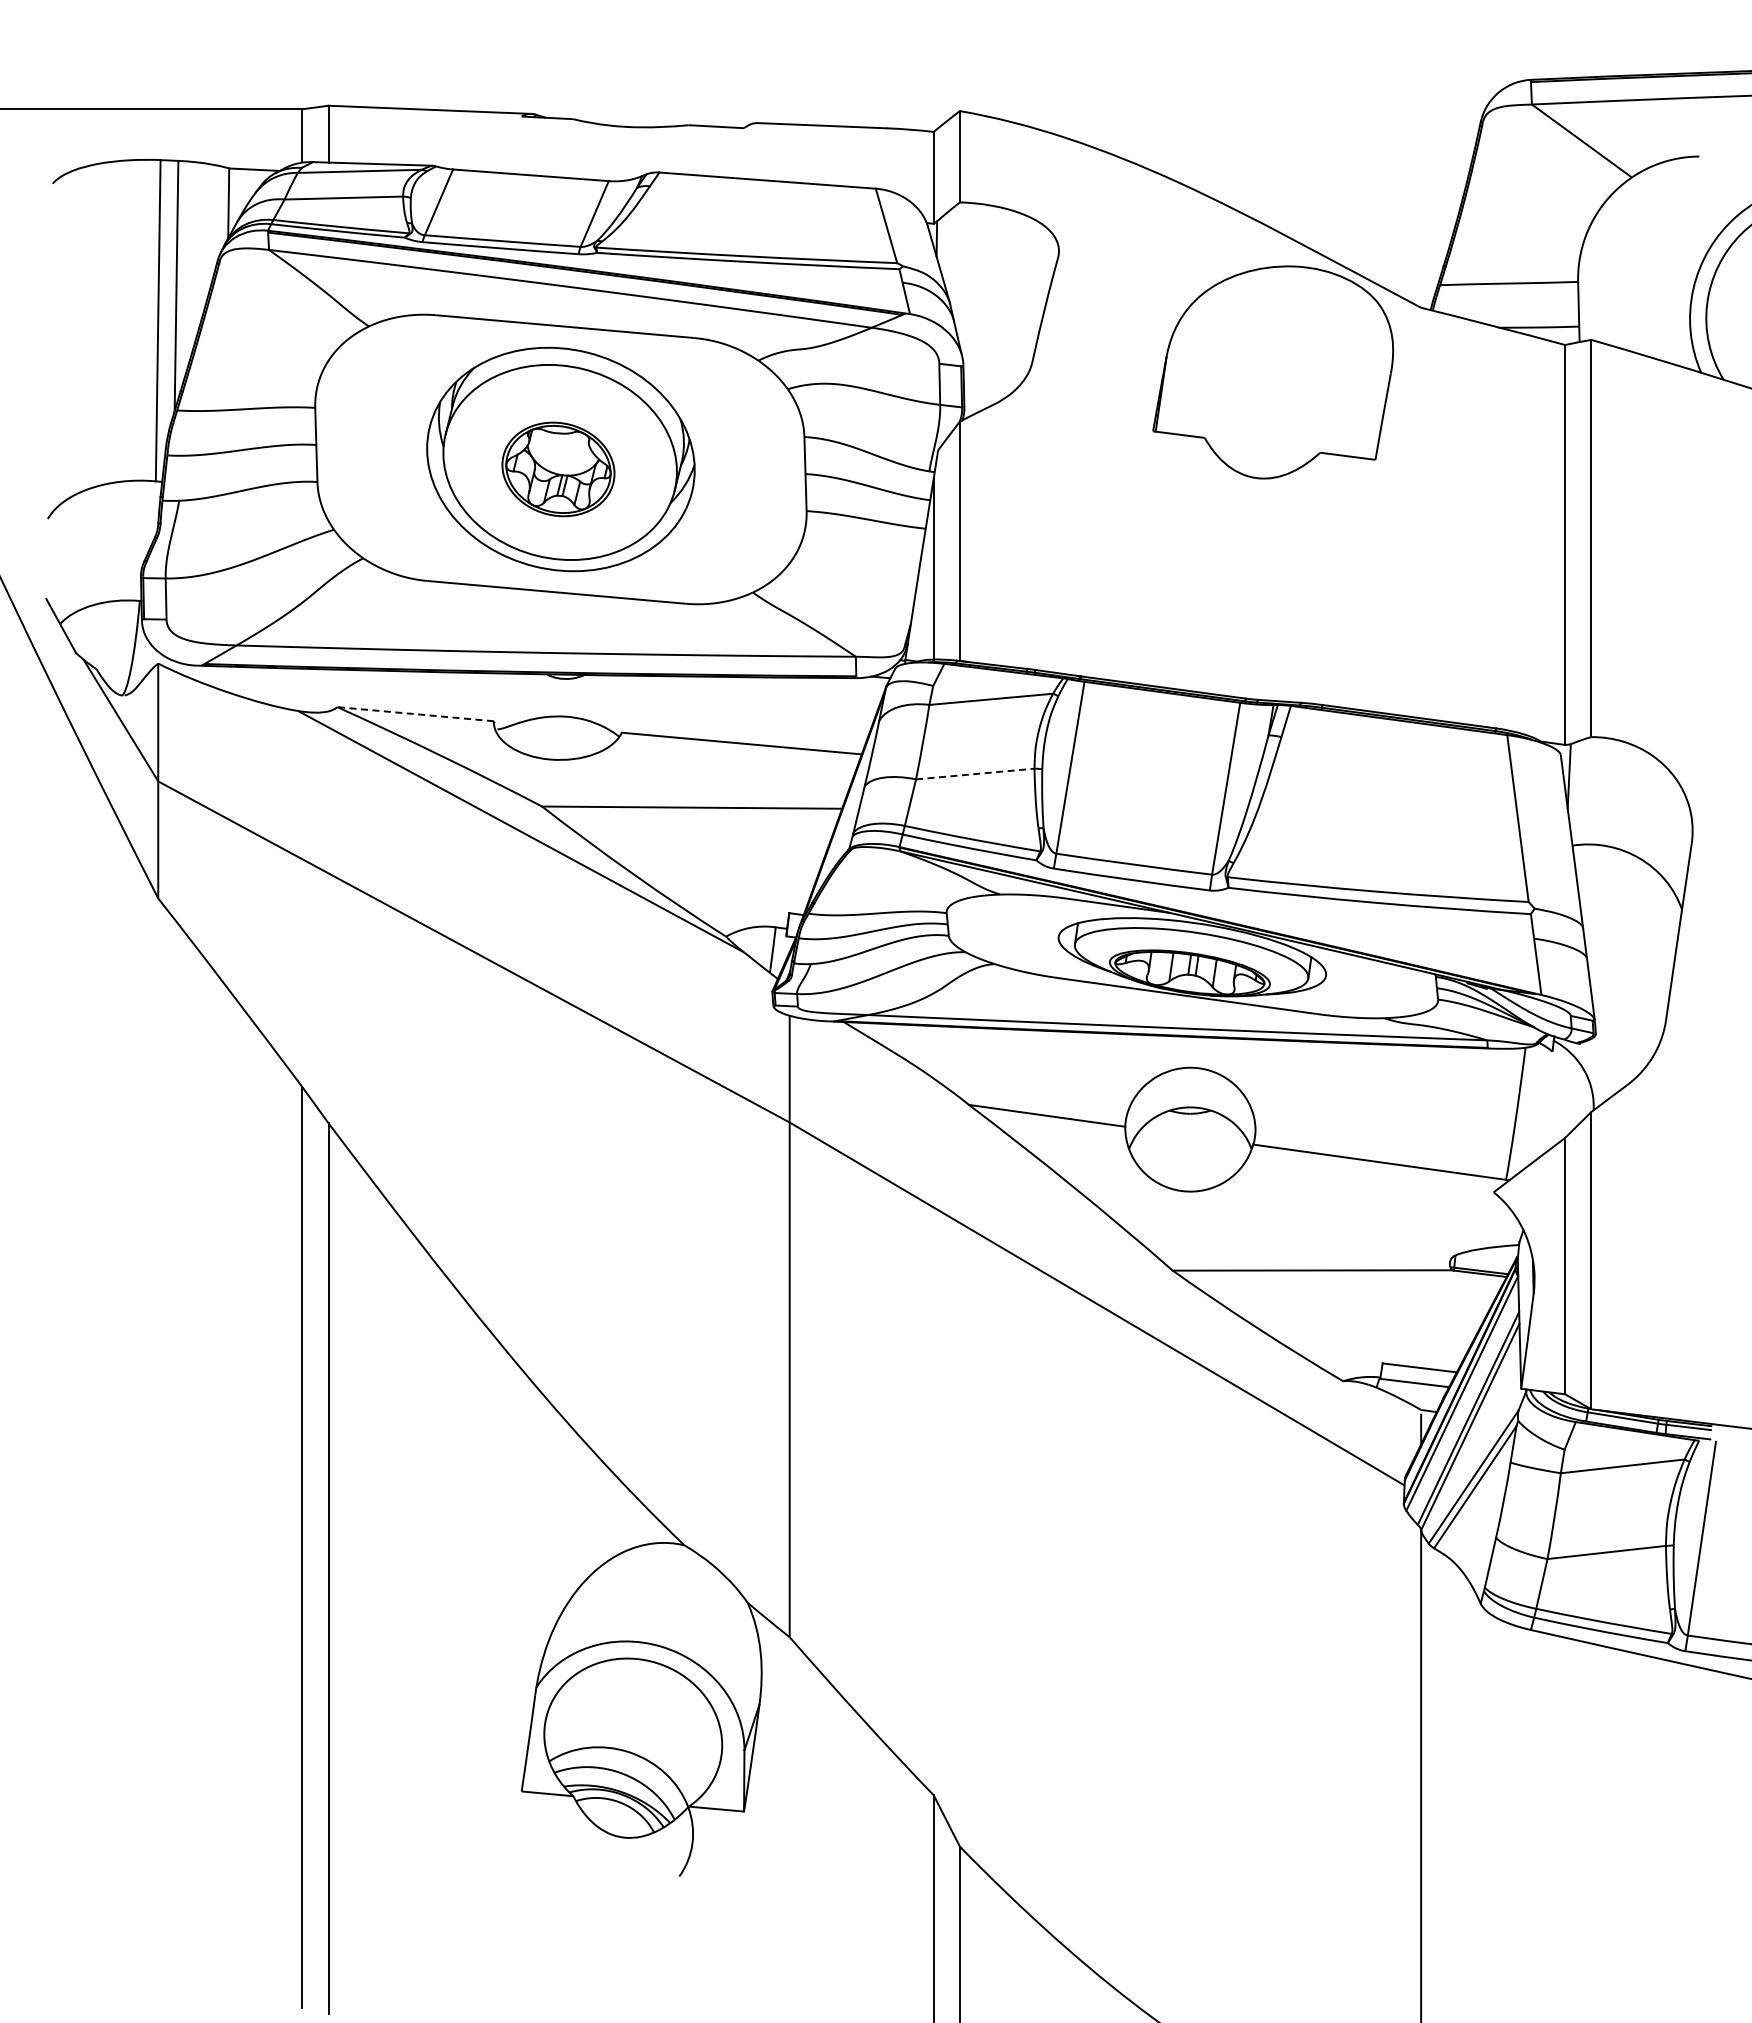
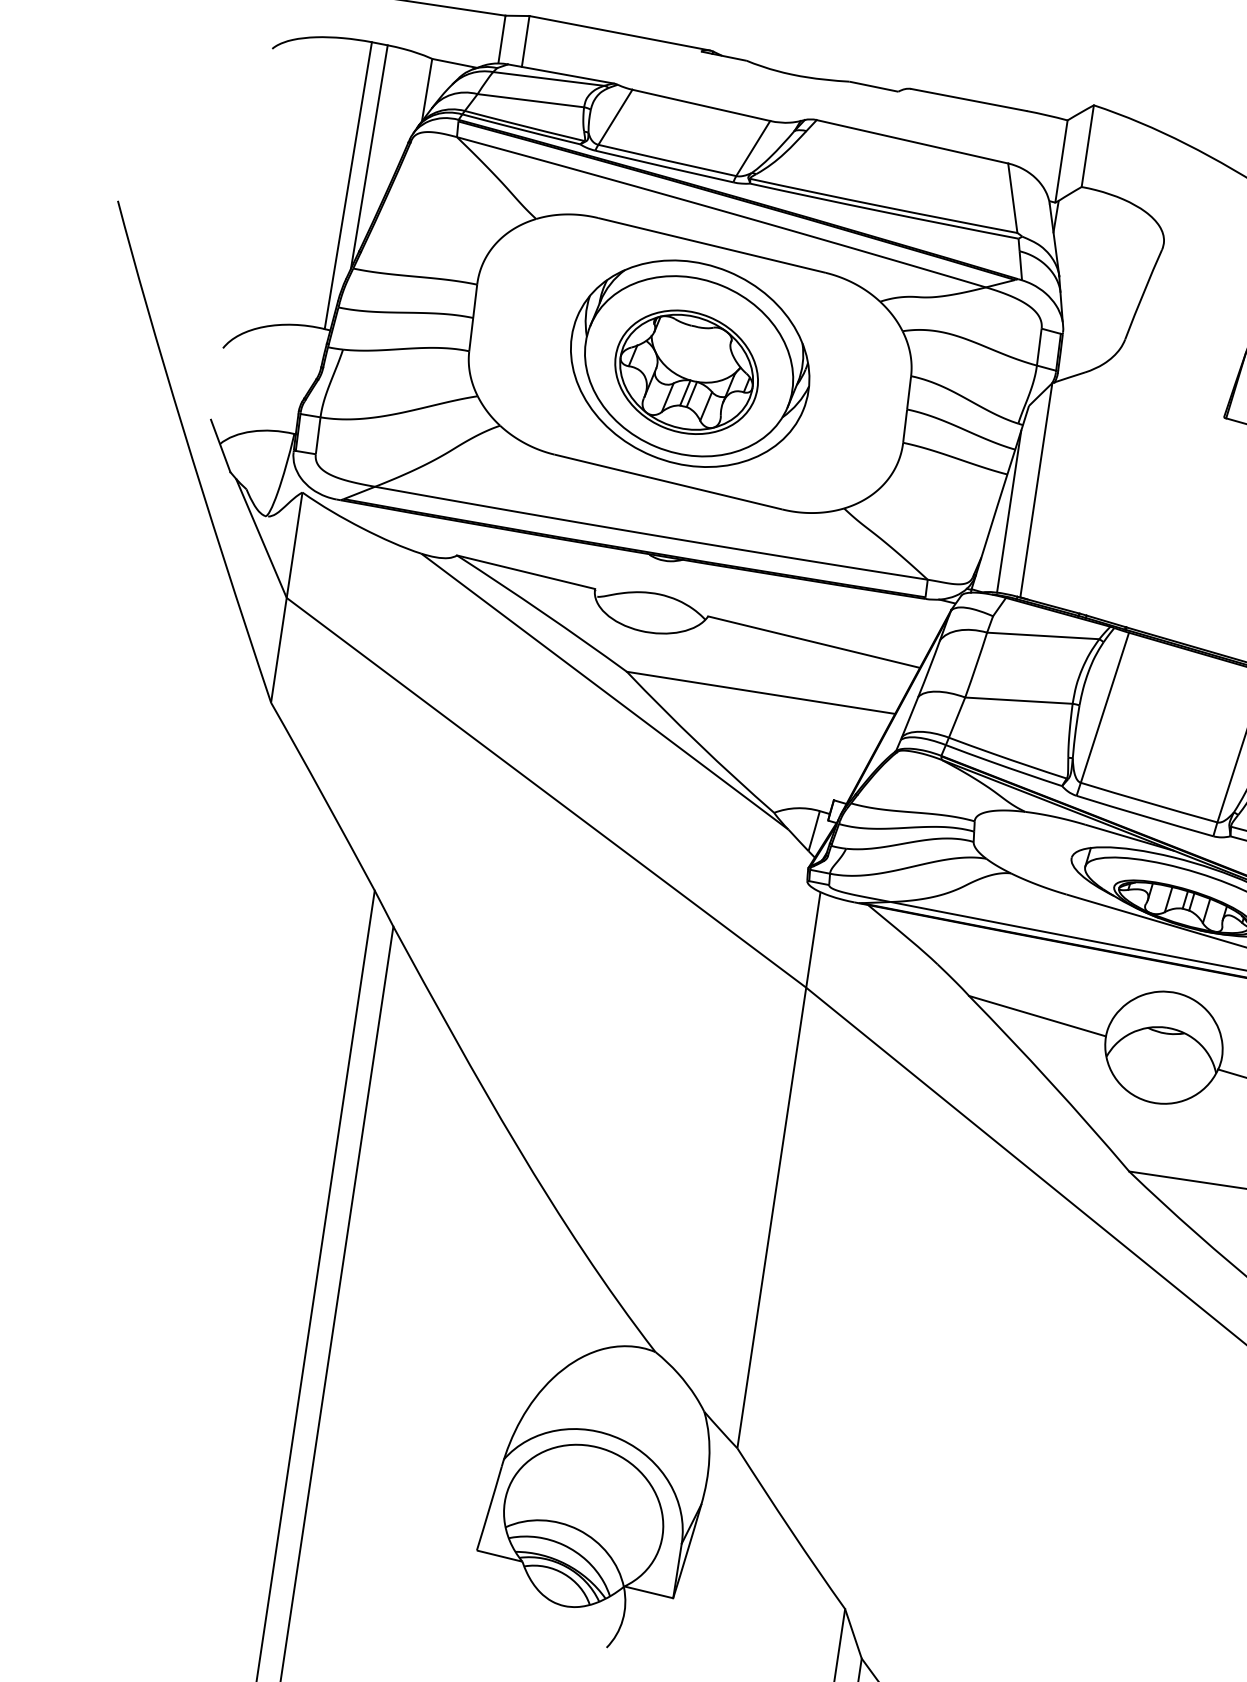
part: (558, 469) -> (686, 372), size x1.43
line: (415, 714) -> (525, 572), dashed -> solid
line: (975, 774) -> (1019, 701), dashed -> solid

